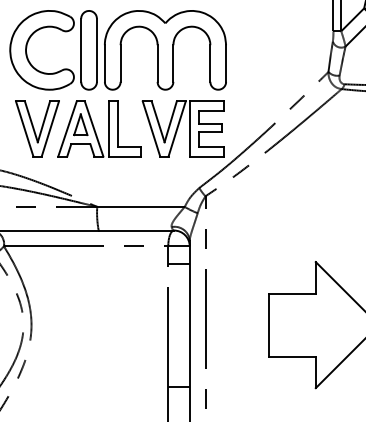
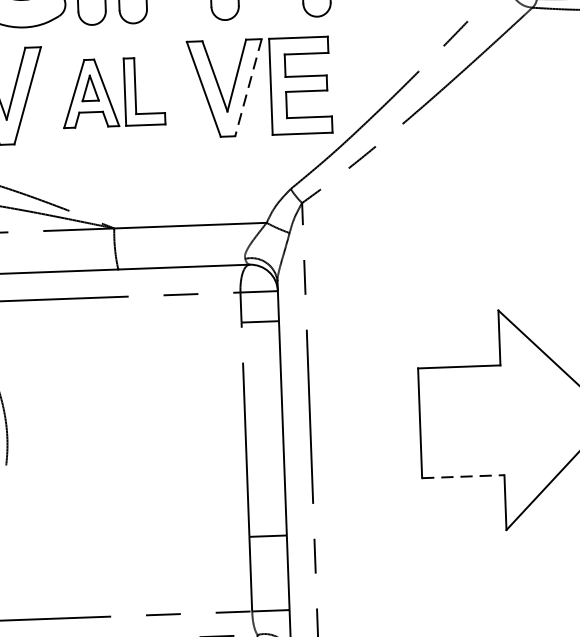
part: (99, 128) -> (113, 91), size x0.7
line: (177, 129) -> (249, 88), solid -> dashed
line: (292, 356) -> (463, 476), solid -> dashed

